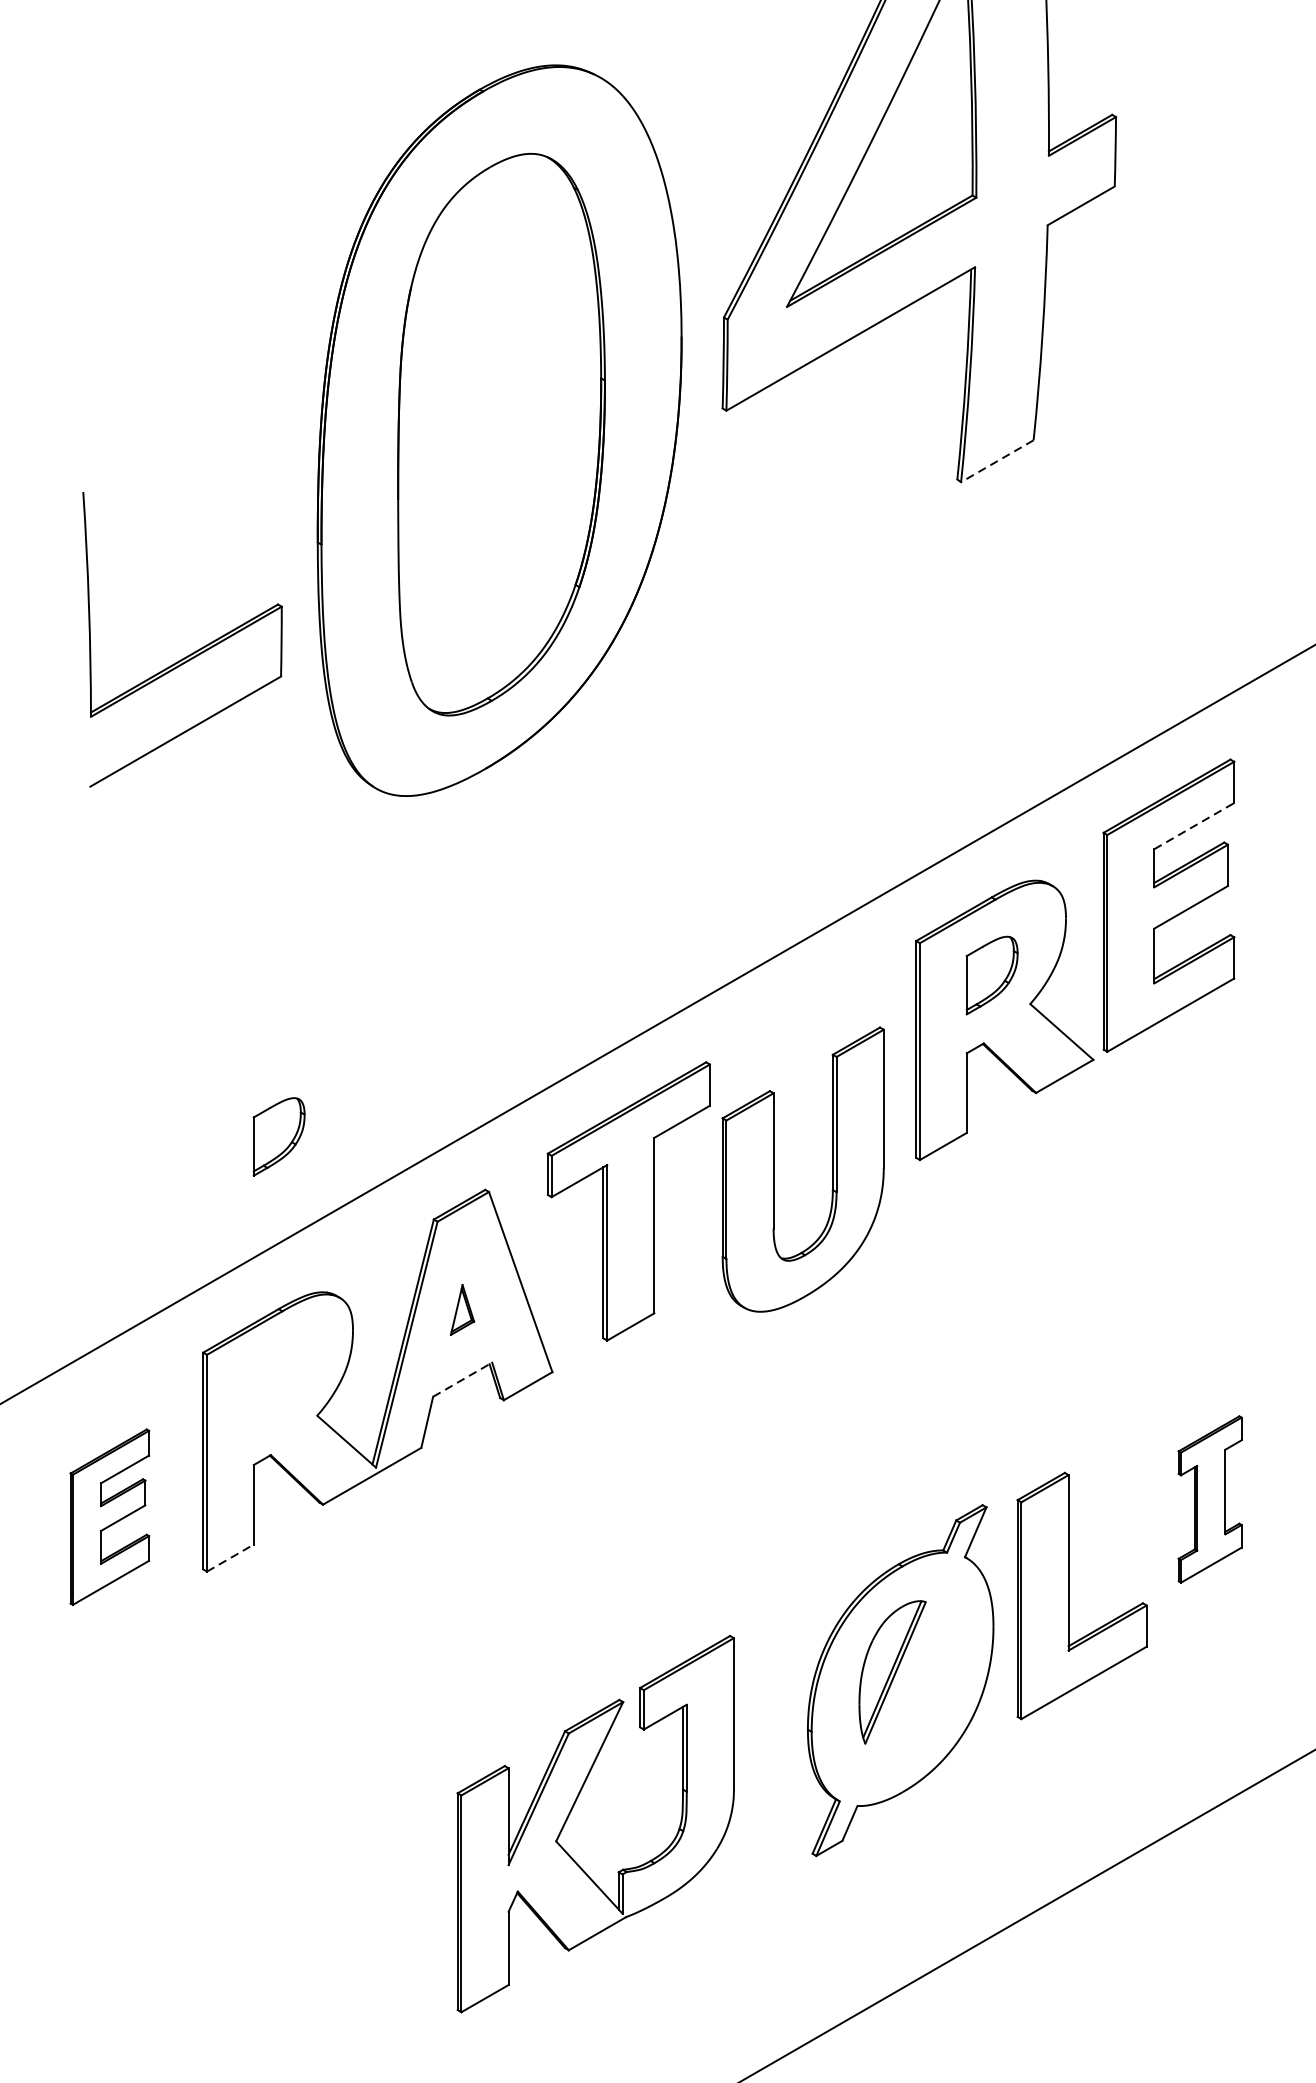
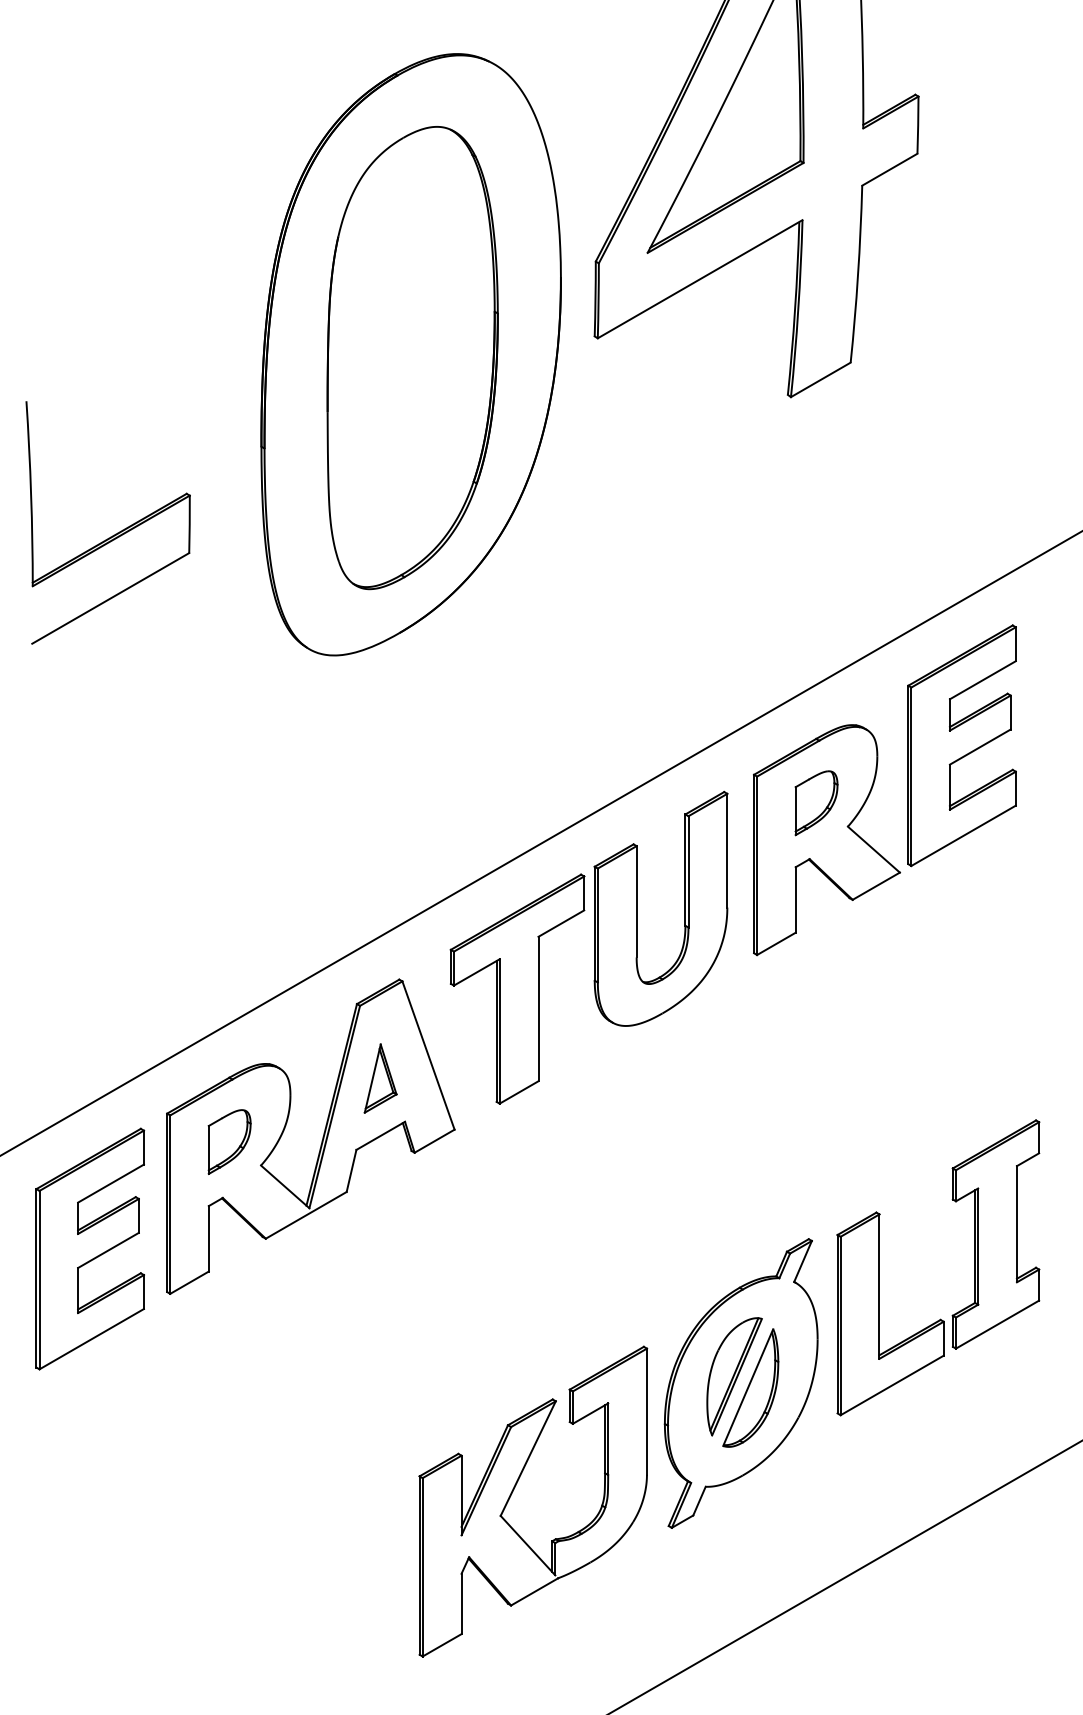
line: (996, 461) -> (820, 380), dashed -> solid
part: (191, 652) -> (115, 533), moved
line: (1194, 825) -> (983, 679), dashed -> solid
part: (278, 1136) -> (229, 1141), moved
part: (774, 1169) -> (637, 908), moved
part: (462, 1309) -> (380, 1078), size x1.67
line: (463, 1379) -> (381, 1135), dashed -> solid
part: (1209, 1499) -> (995, 1234), size x1.67
part: (110, 1516) -> (90, 1248), size x1.67
line: (230, 1557) -> (189, 1282), dashed -> solid
part: (911, 1685) -> (750, 1387), added
part: (571, 1811) -> (513, 1491), moved

